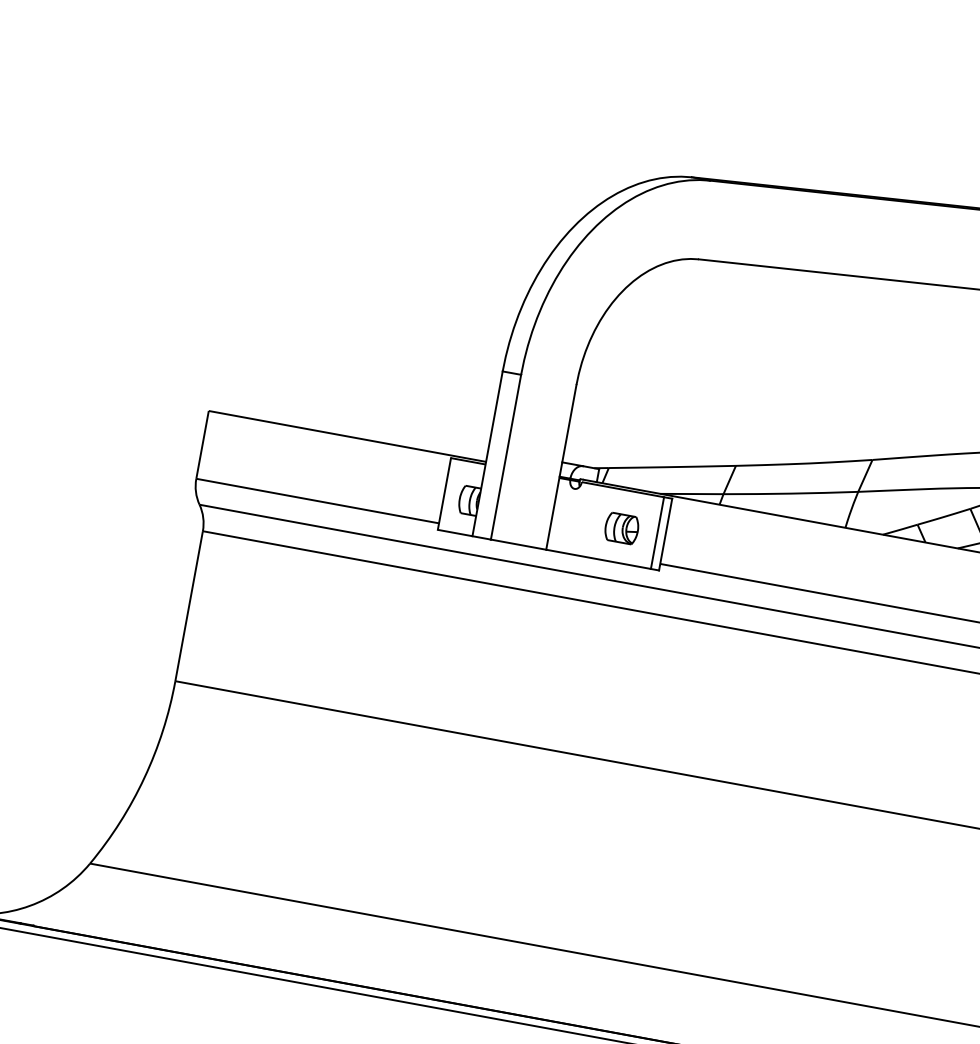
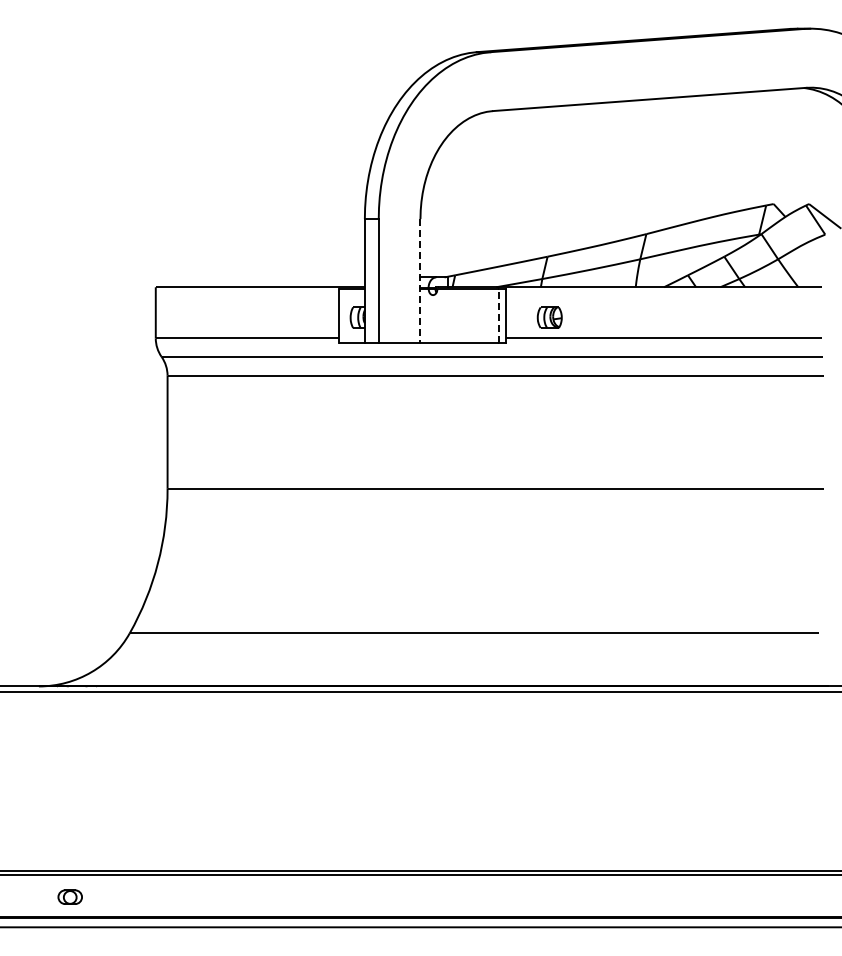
line: (561, 467) -> (420, 281), solid -> dashed
part: (621, 528) -> (549, 317), moved
line: (657, 532) -> (499, 315), solid -> dashed

